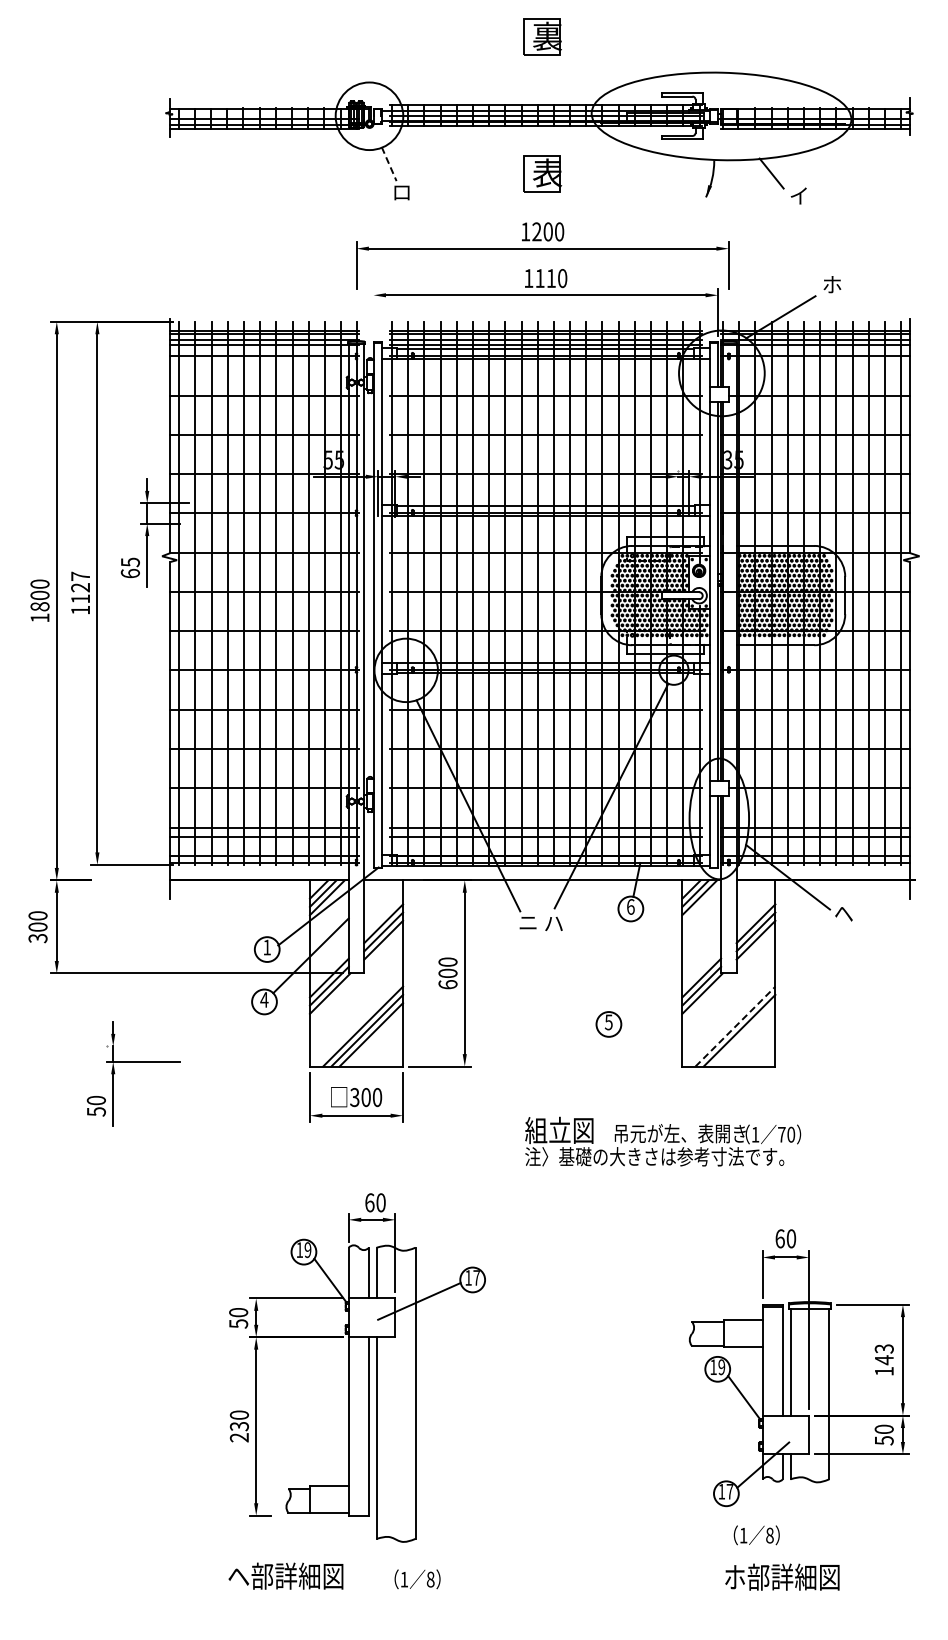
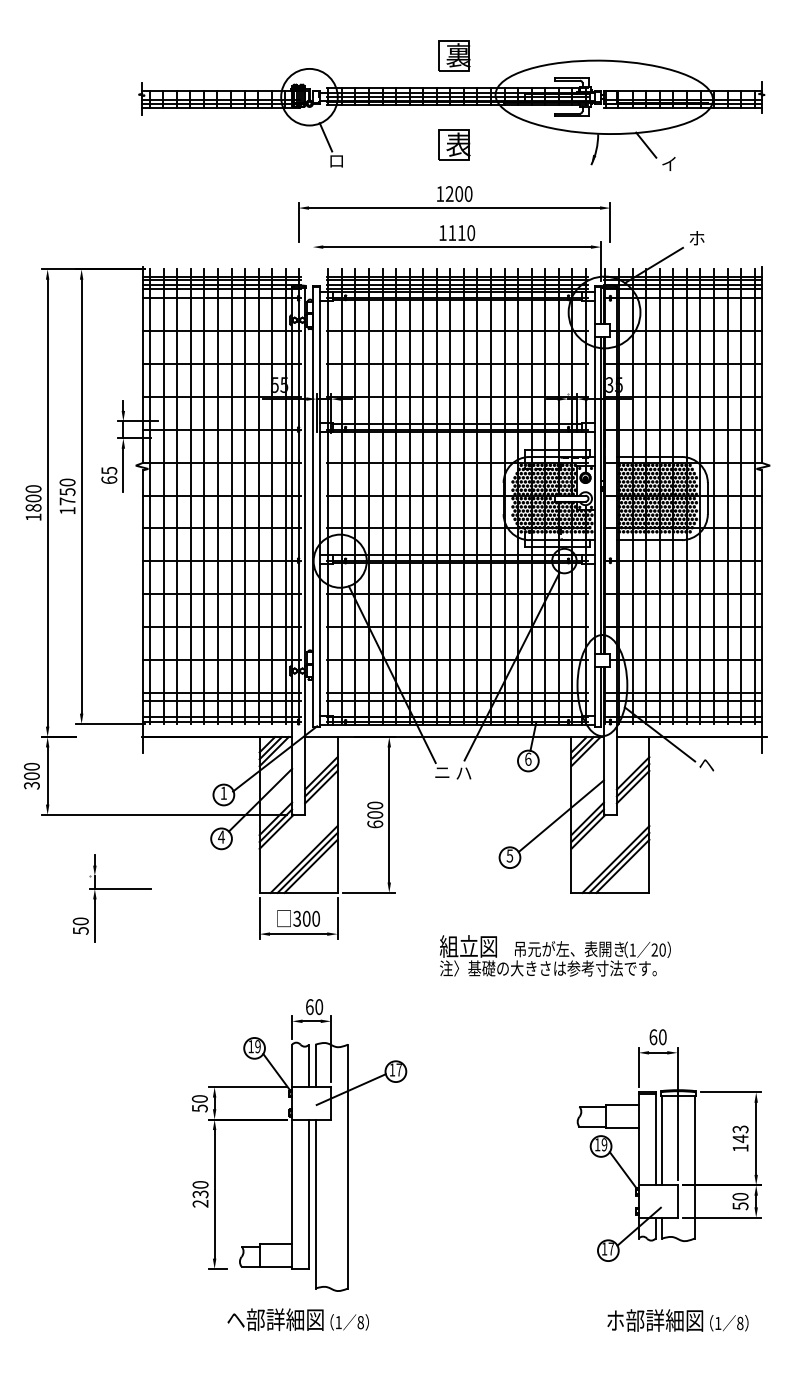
part: (542, 36) -> (454, 55), moved
line: (389, 164) -> (326, 137), dashed -> solid
text: (80, 587) -> (67, 491), 1127 -> 1750
line: (670, 974) -> (561, 815), added
line: (735, 1026) -> (615, 859), dashed -> solid
line: (743, 1034) -> (622, 866), added
text: (781, 1134) -> (654, 949), 70 -> 20
text: (756, 1535) -> (729, 1323), moved
text: (285, 1575) -> (275, 1319), moved

